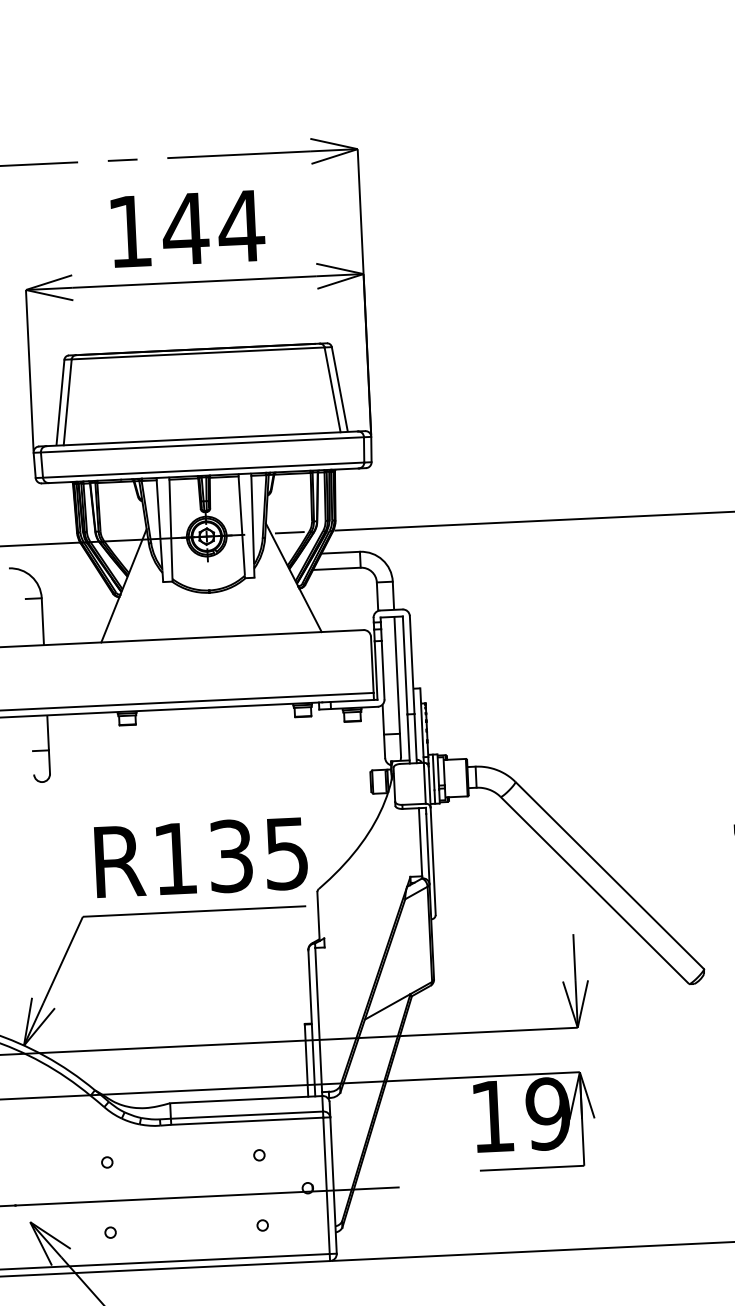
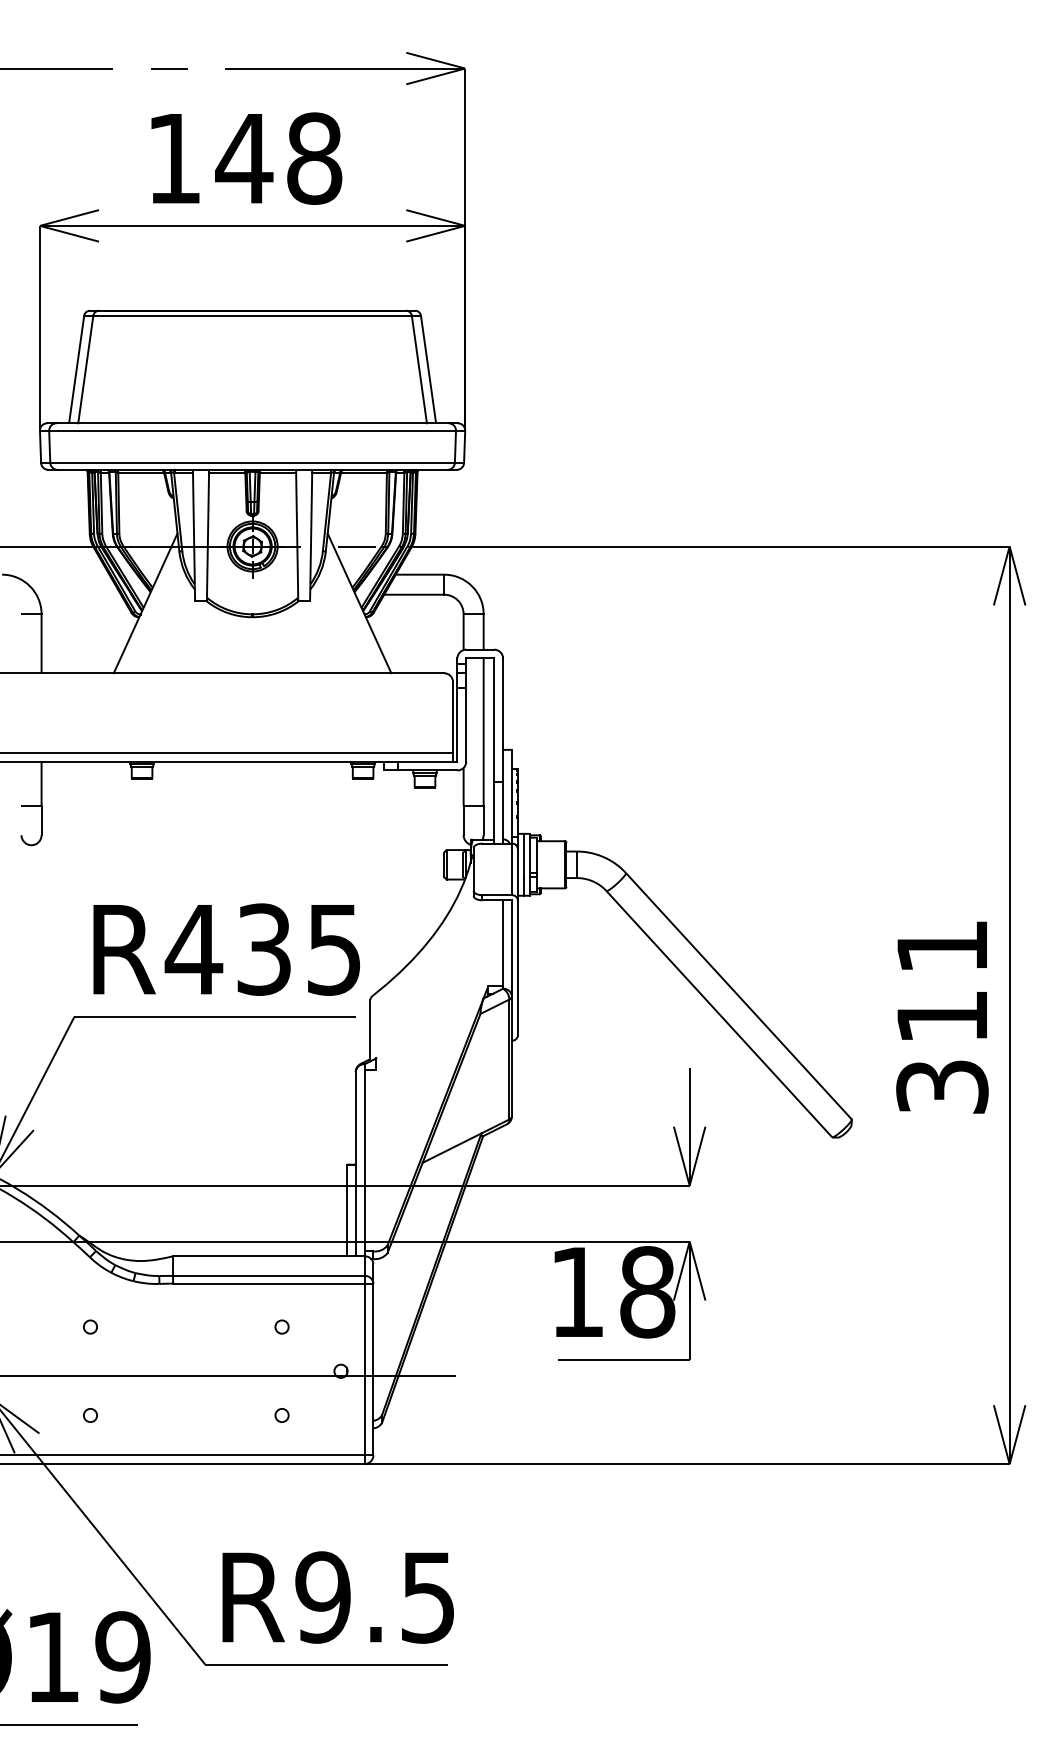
text: (241, 226) -> (314, 158), 144 -> 148
text: (174, 858) -> (193, 949), R135 -> R435
text: (548, 1114) -> (647, 1292), 19 -> 18

